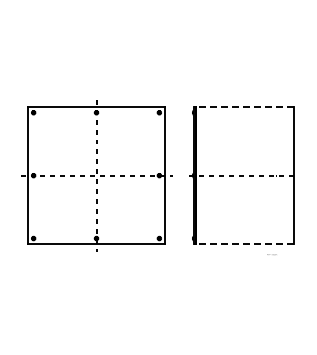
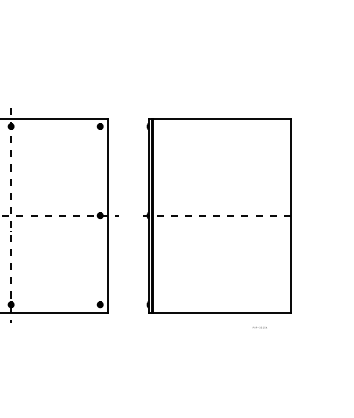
line: (243, 107) -> (219, 119), dashed -> solid
line: (243, 244) -> (219, 313), dashed -> solid

